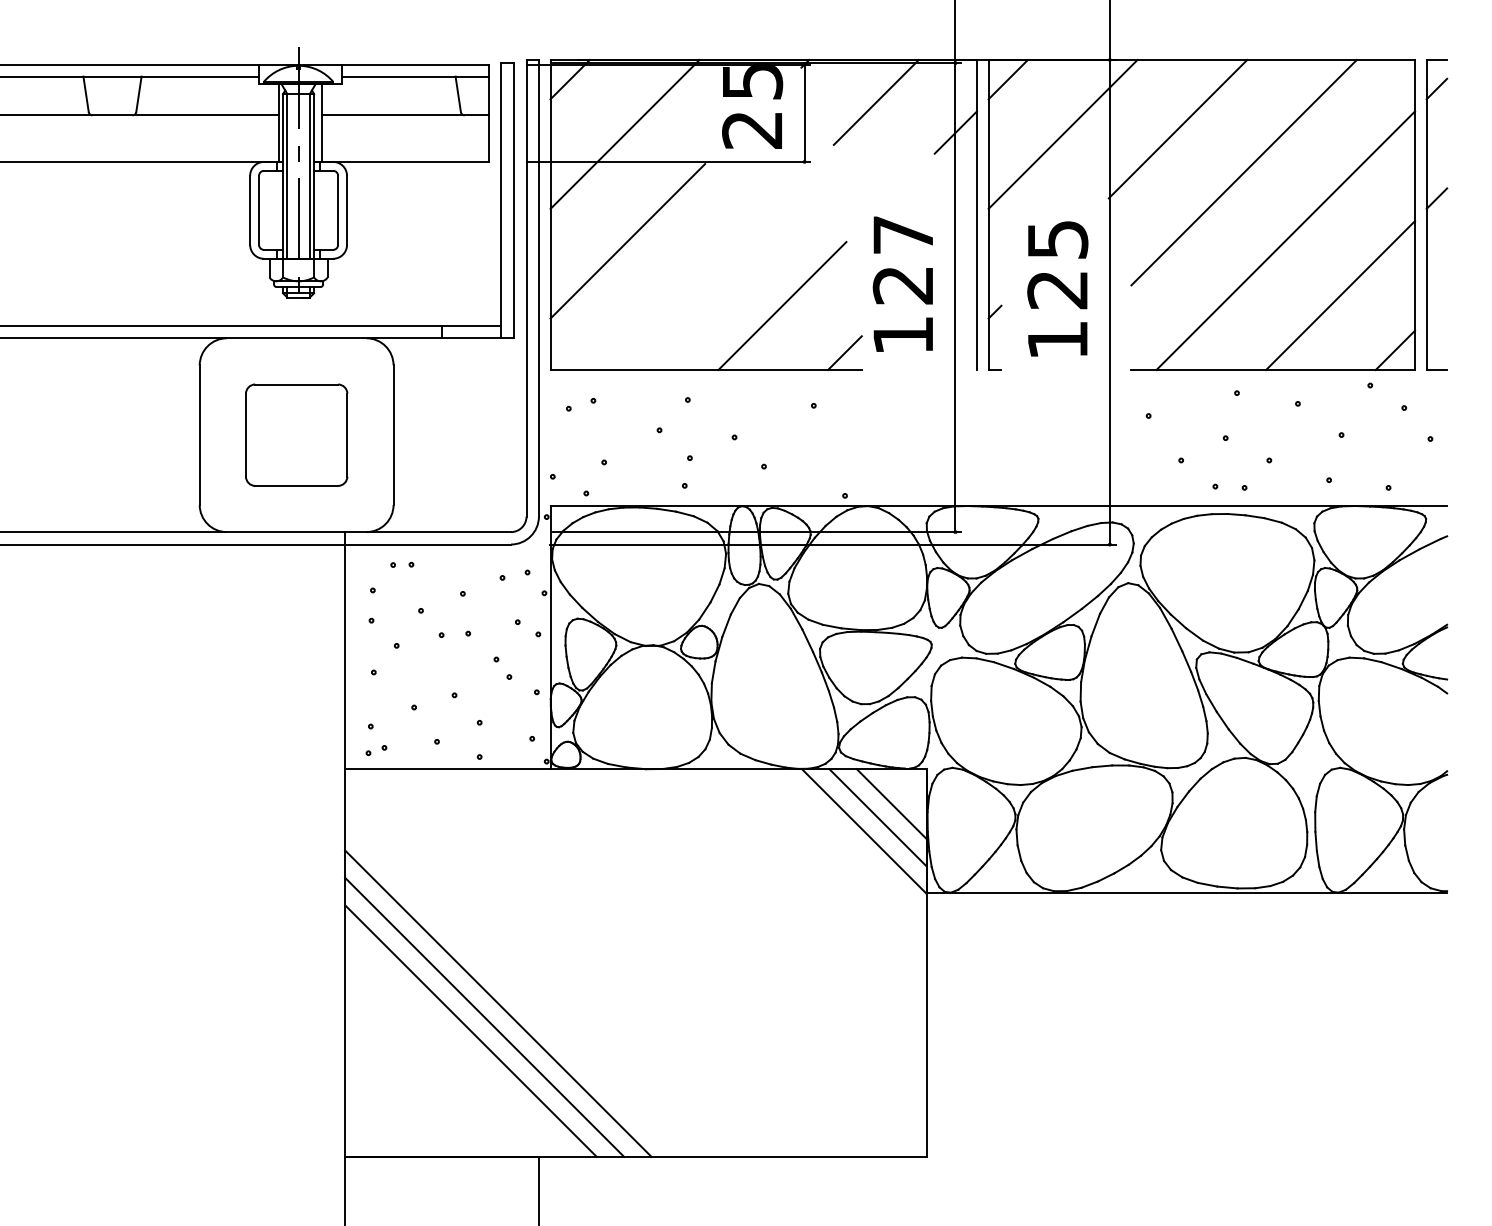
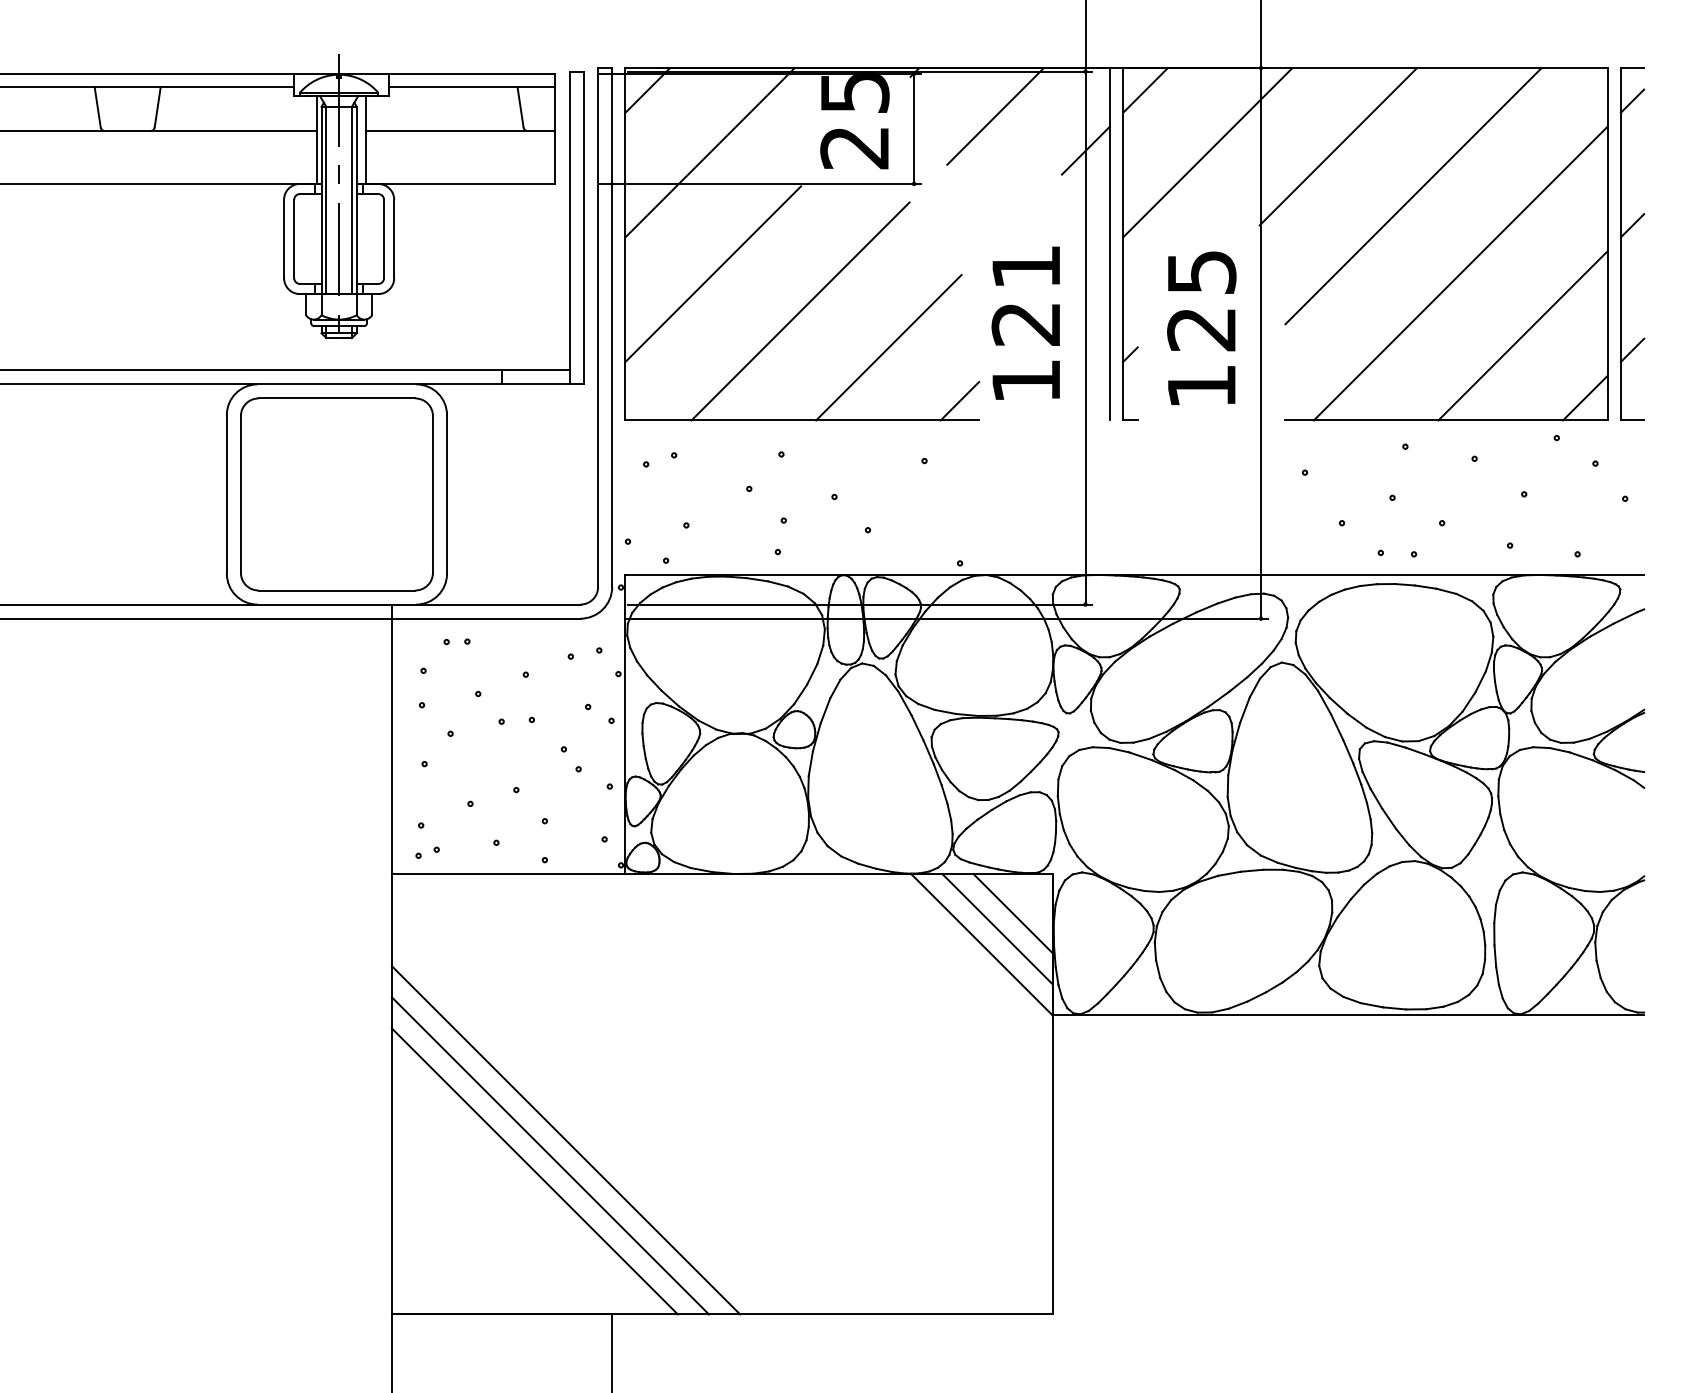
text: (902, 235) -> (1025, 267), 127 -> 121
line: (704, 274) -> (800, 311), added
line: (1436, 307) -> (1632, 349), added
part: (296, 435) -> (336, 494), size x1.67

